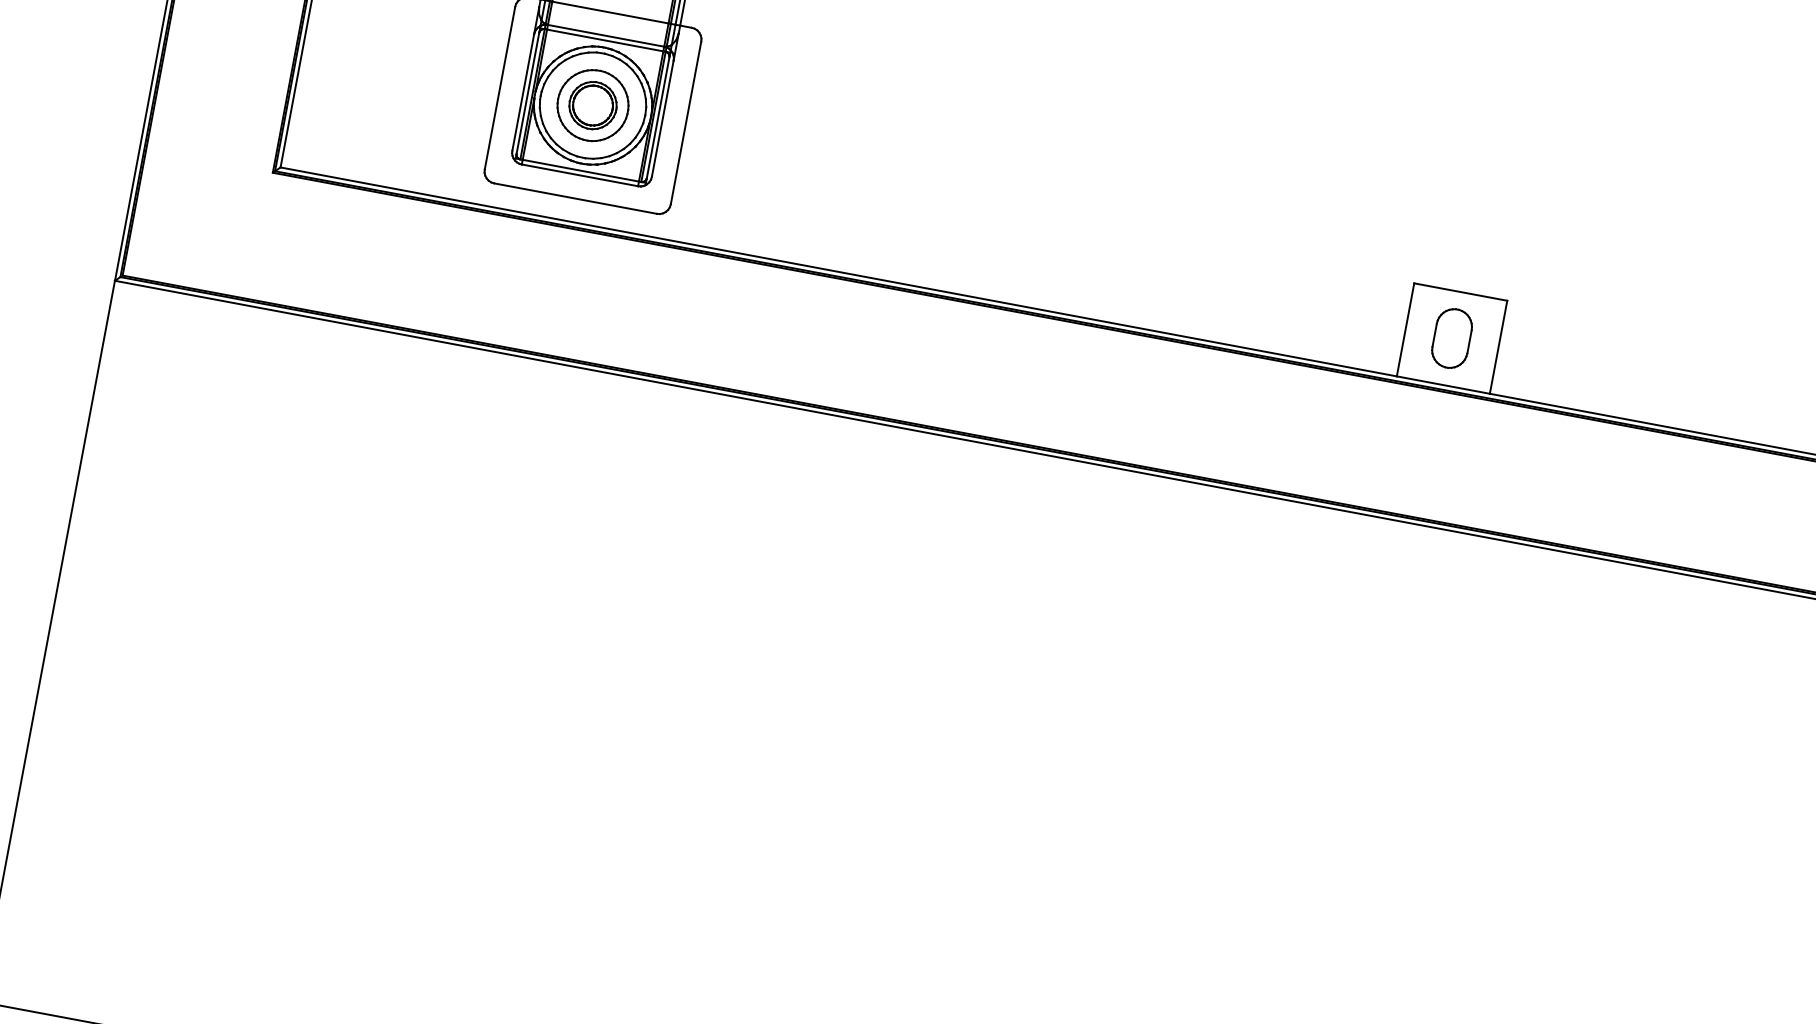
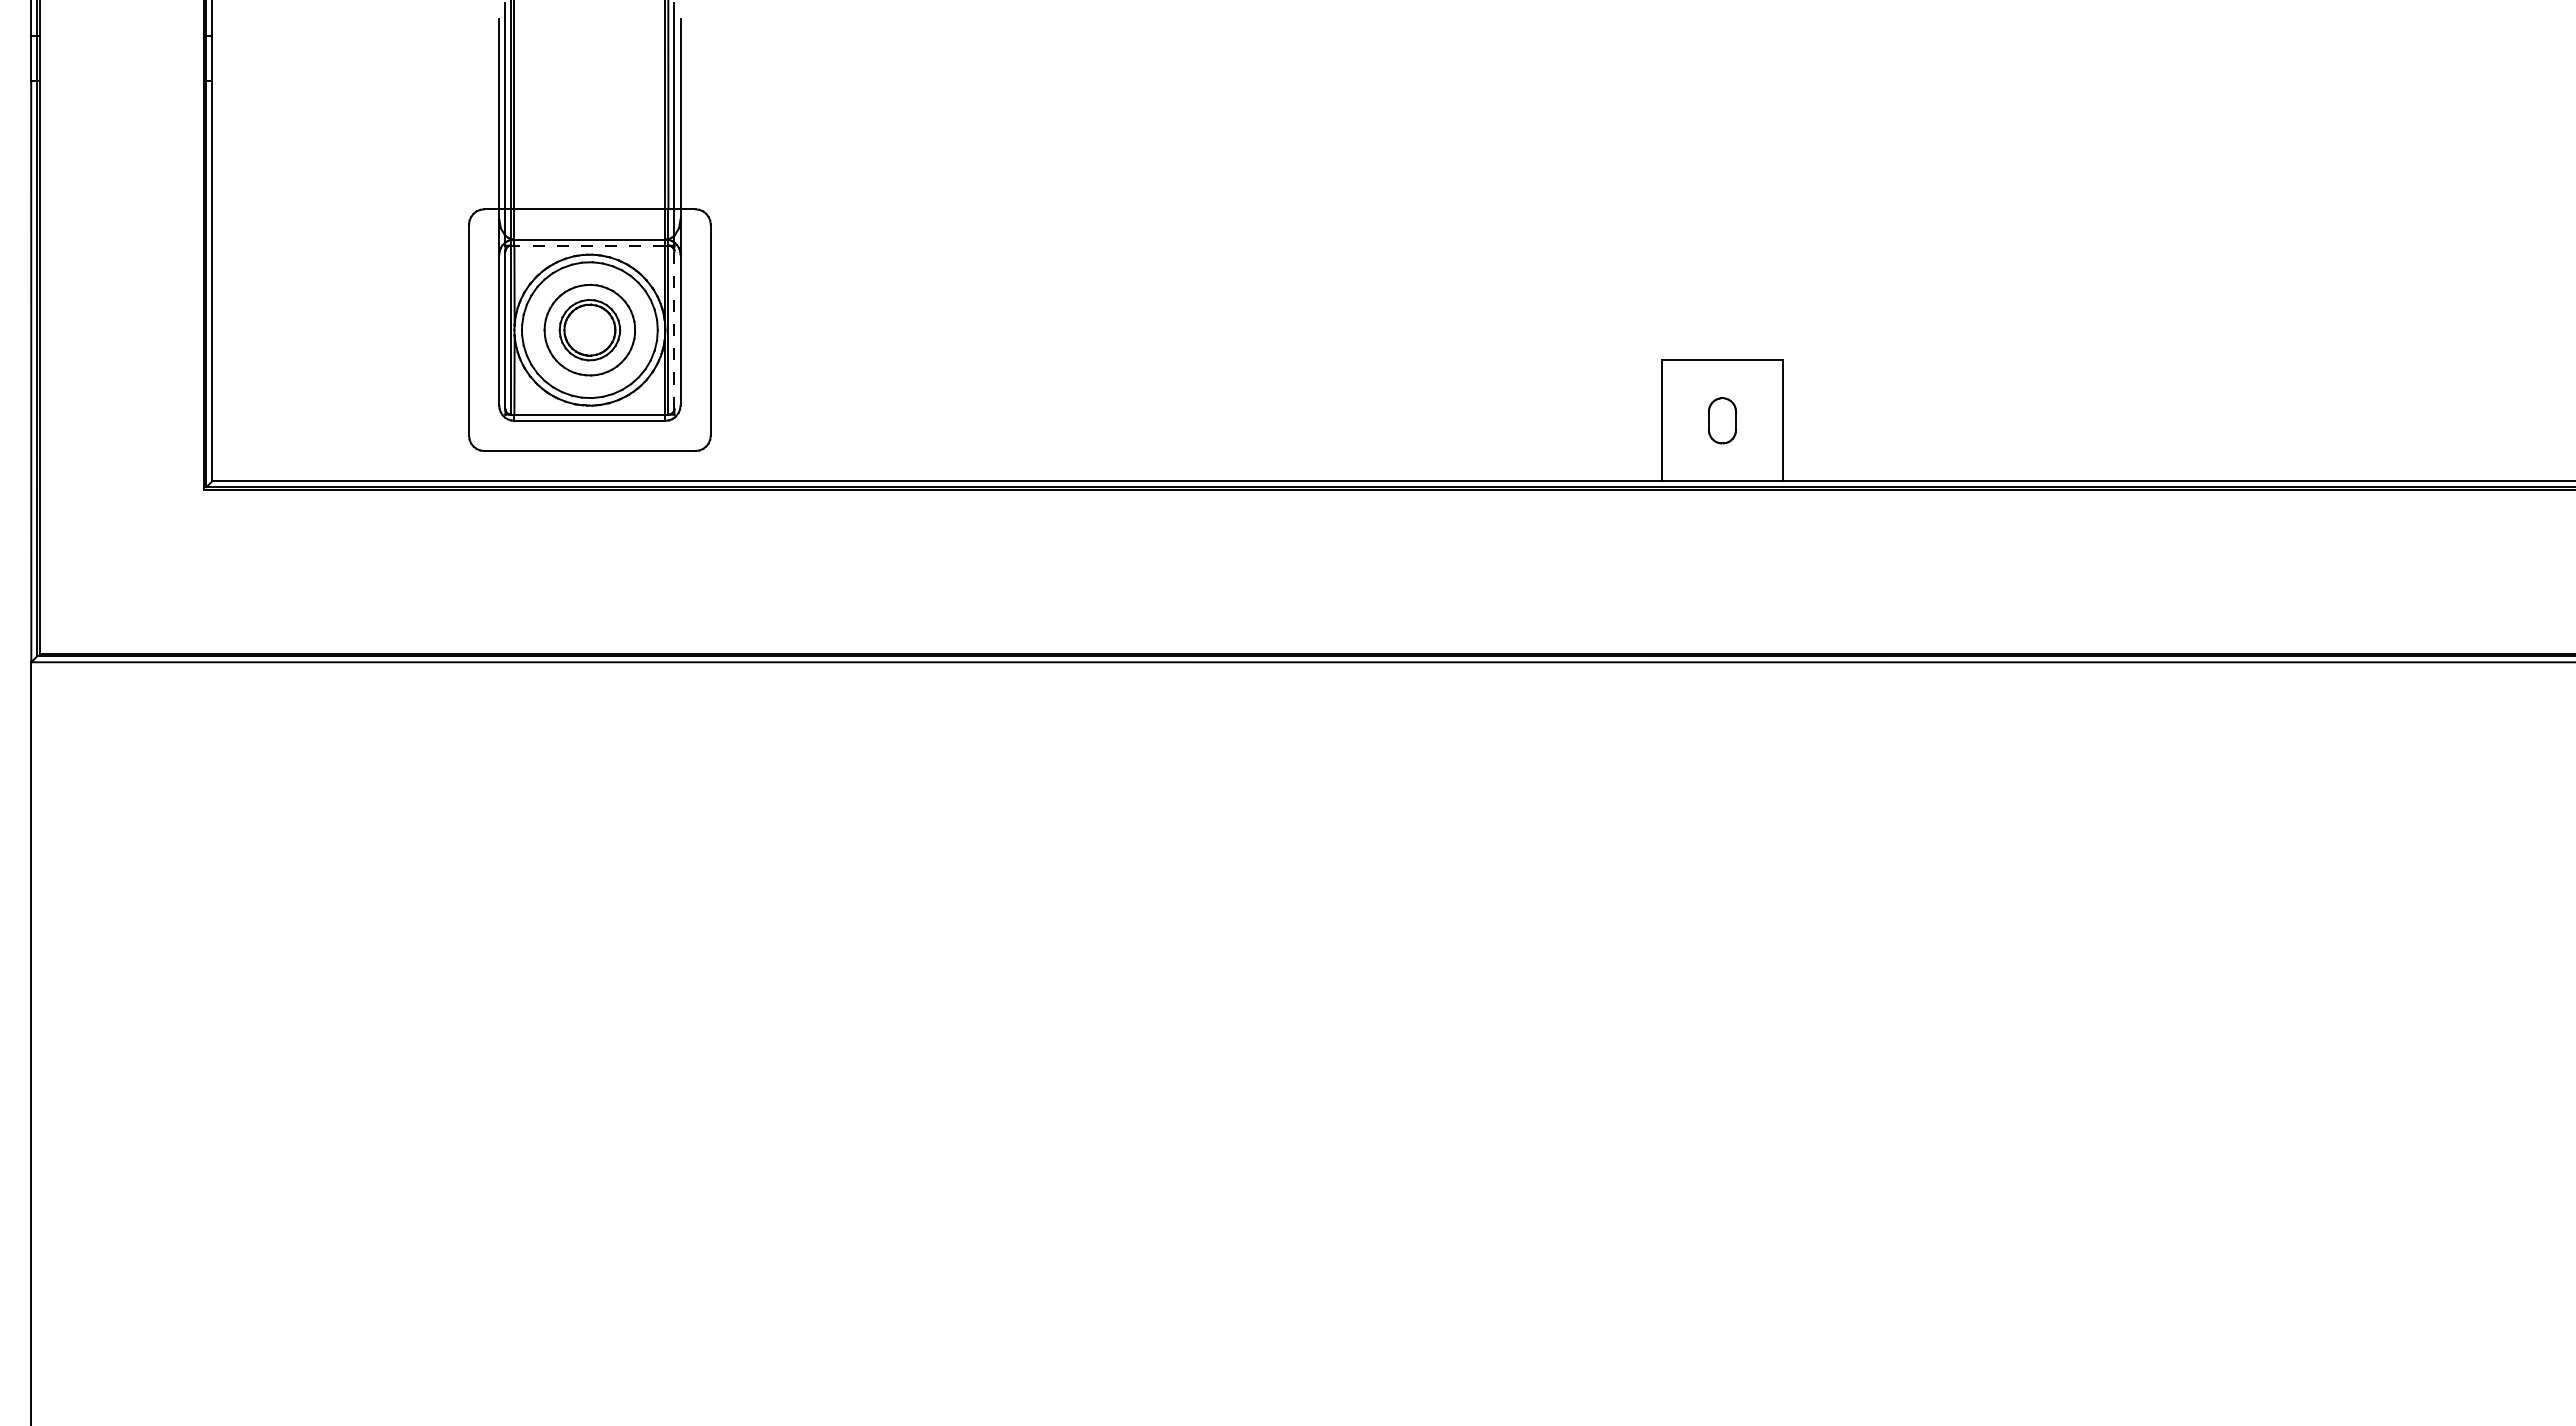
line: (604, 40) -> (589, 245), solid -> dashed
line: (658, 118) -> (674, 330), solid -> dashed
part: (1452, 338) -> (1722, 420), size x0.6

